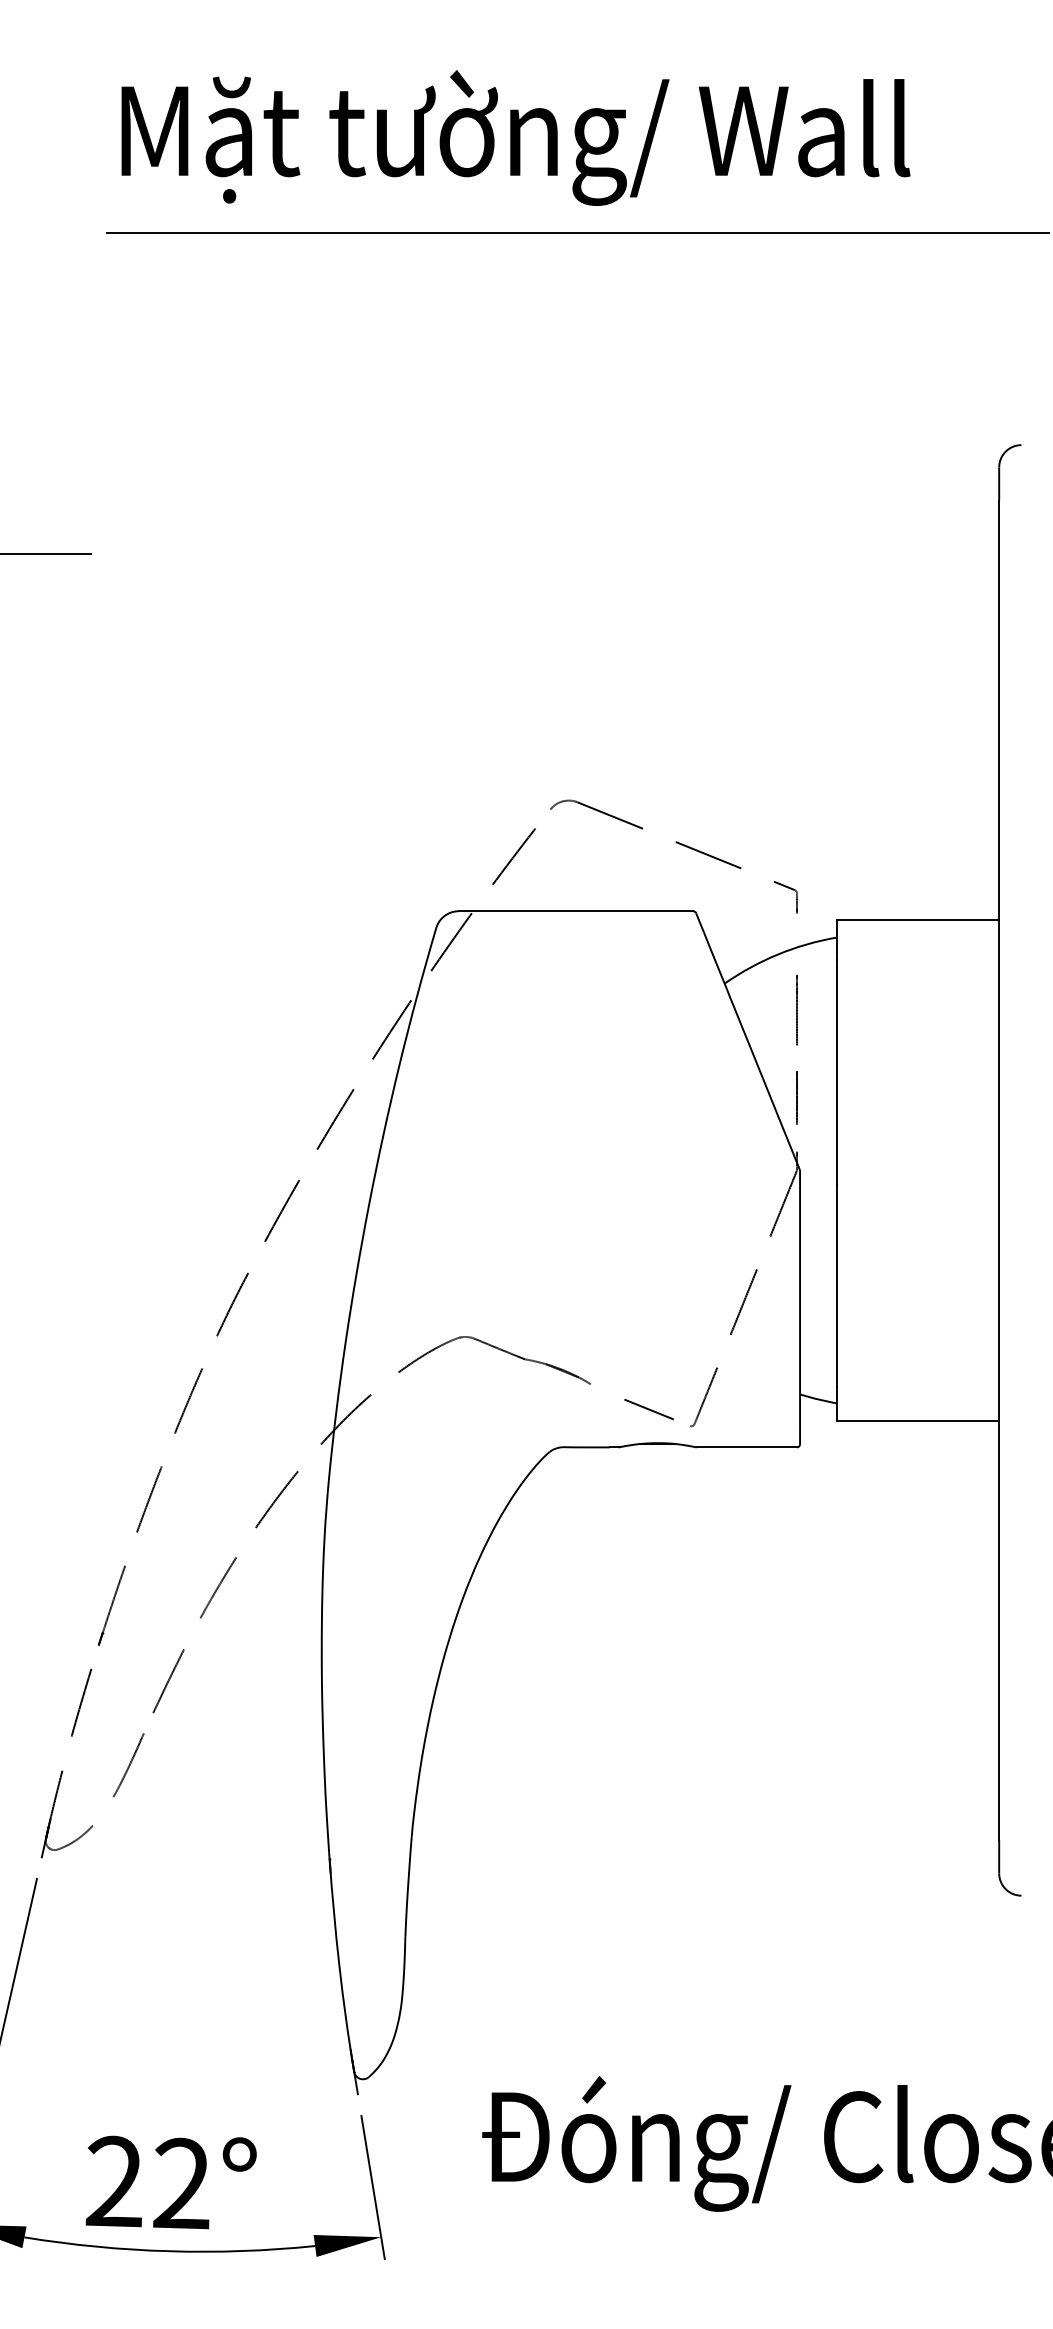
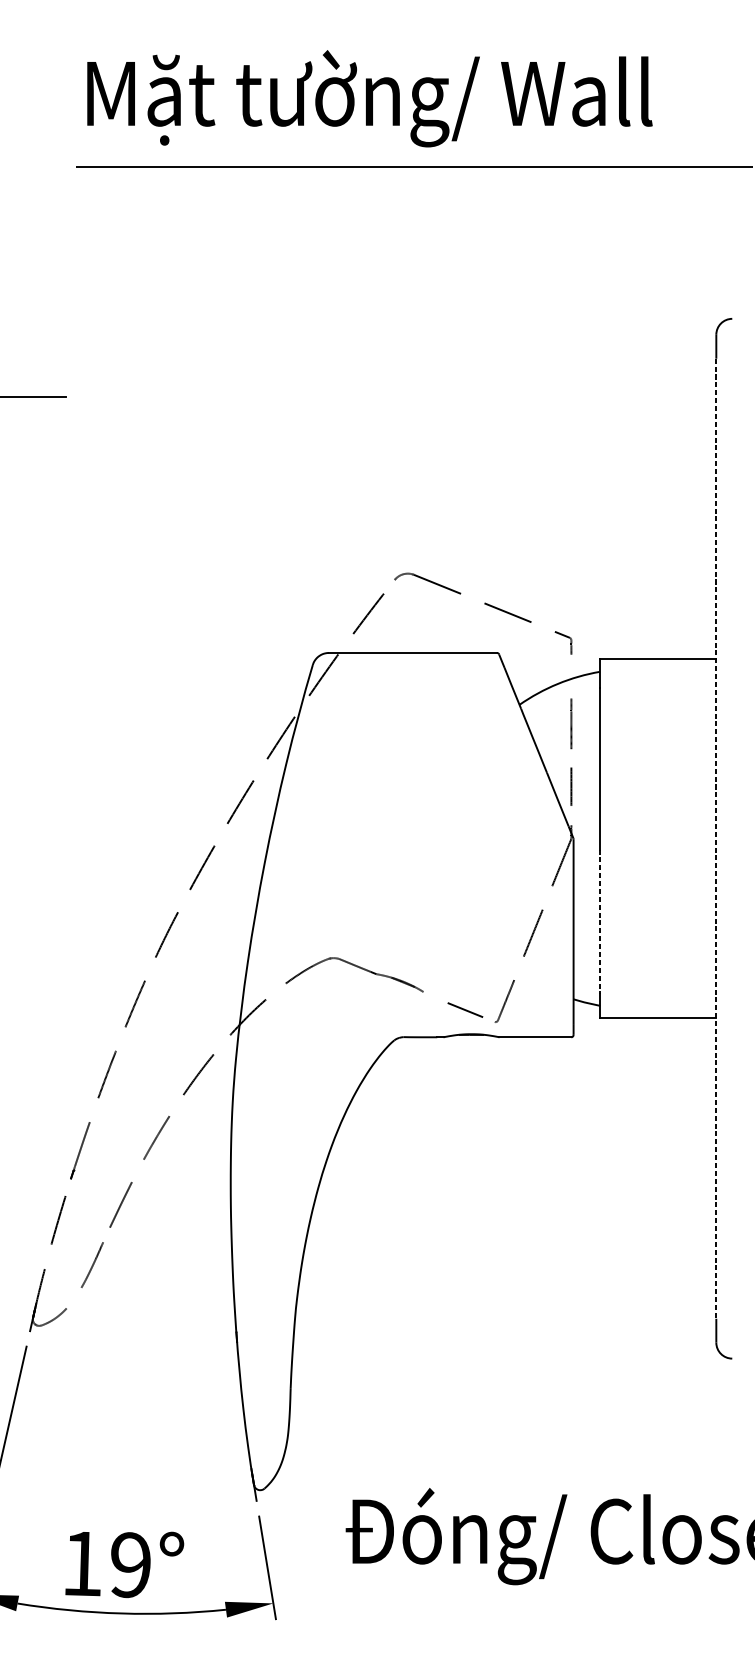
line: (999, 1170) -> (716, 838), solid -> dashed
line: (837, 1286) -> (600, 921), solid -> dashed
text: (147, 2182) -> (105, 1564), 22° -> 19°

